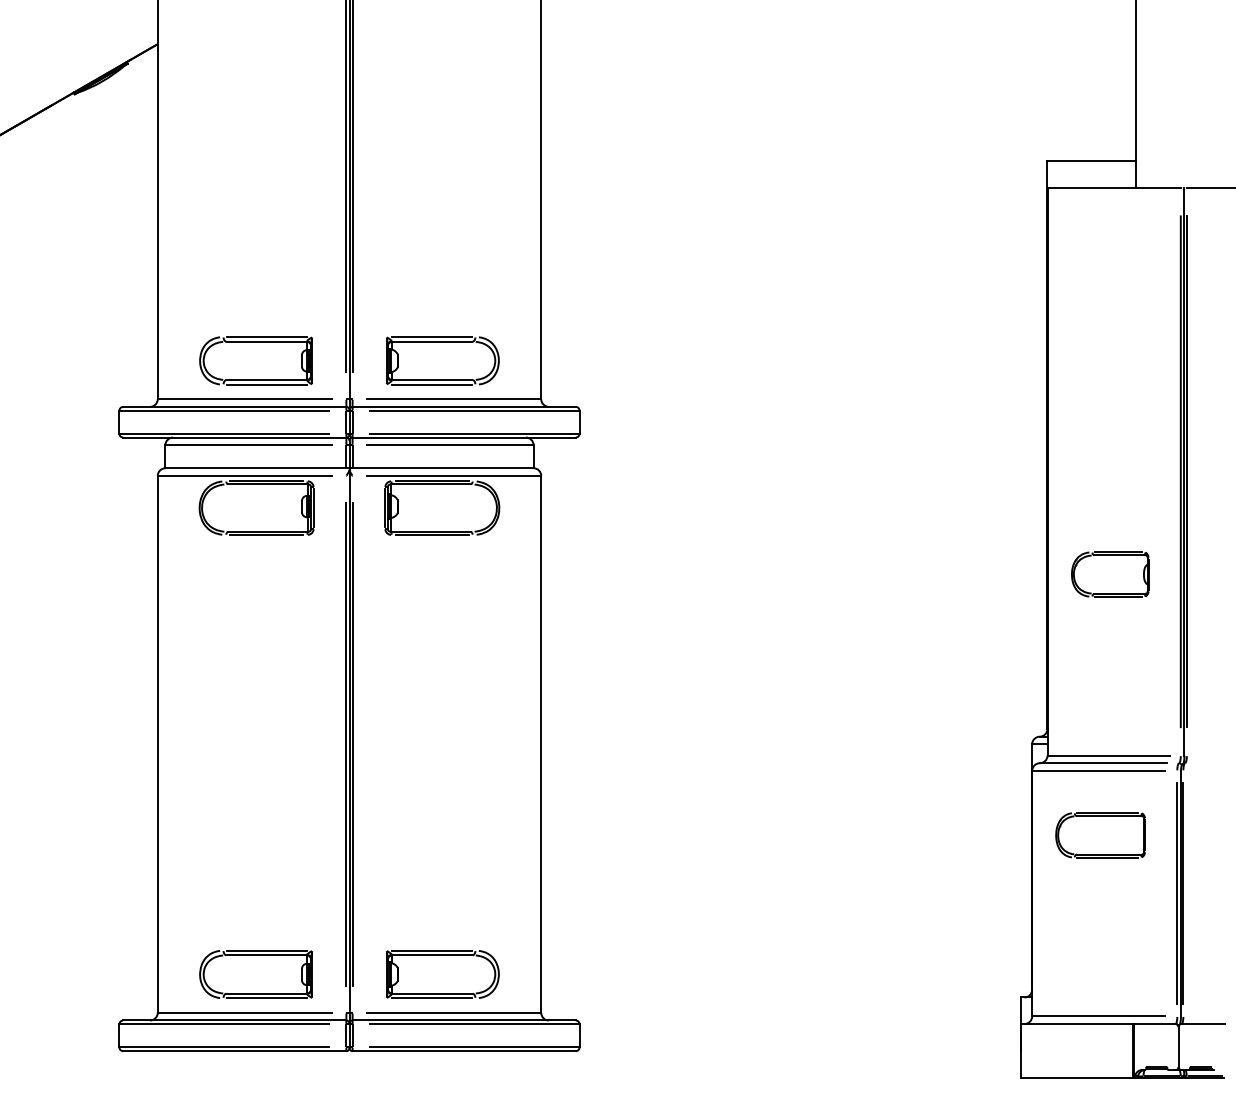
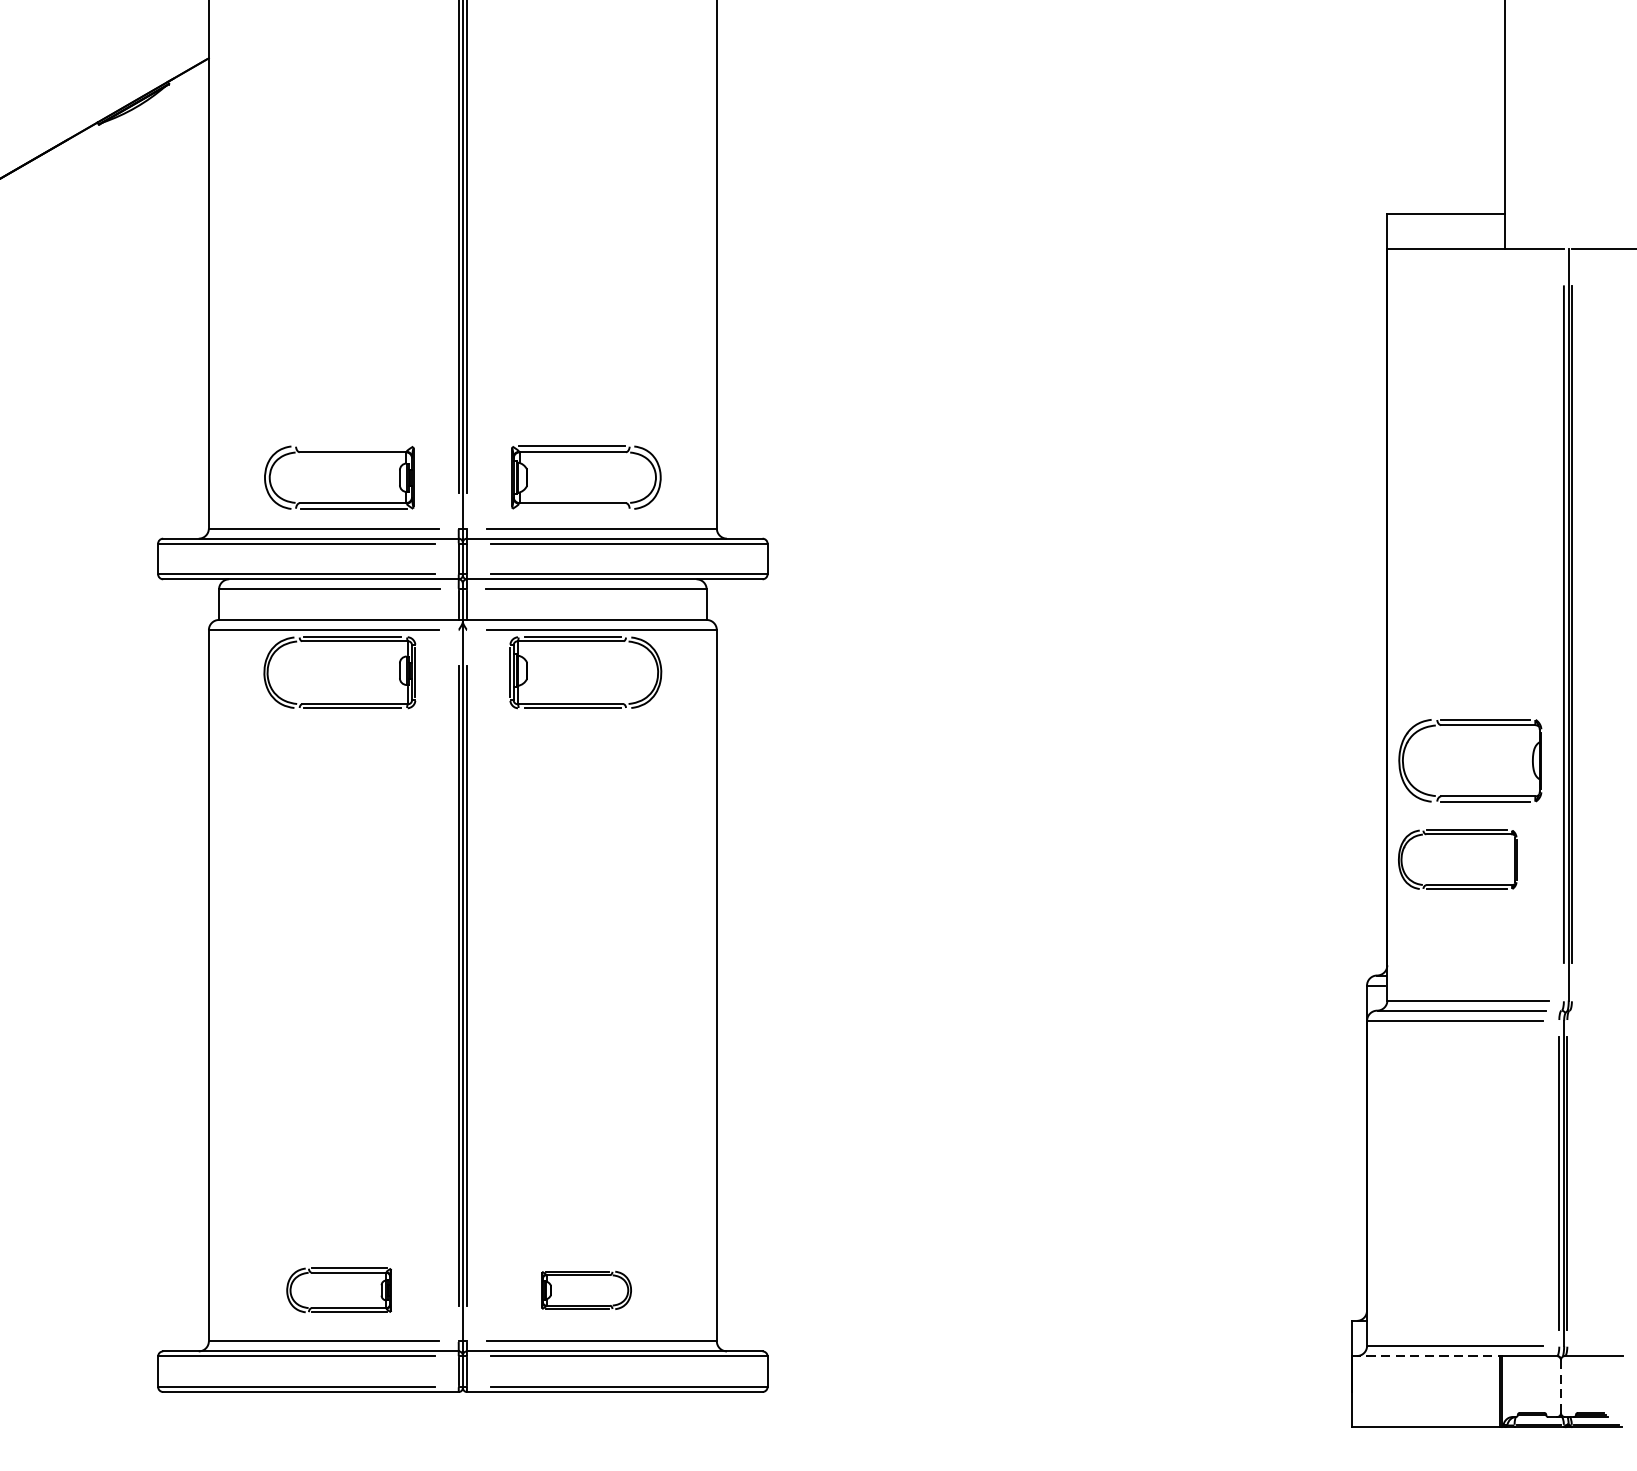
line: (267, 337) -> (354, 446), removed
line: (431, 384) -> (571, 509), removed
part: (1110, 574) -> (1470, 760), size x1.4
part: (1100, 835) -> (1457, 860), moved
part: (255, 974) -> (338, 1290), size x0.7
part: (442, 974) -> (586, 1290), size x0.6
line: (1077, 1024) -> (1427, 1356), solid -> dashed
line: (1178, 1047) -> (1560, 1387), solid -> dashed

